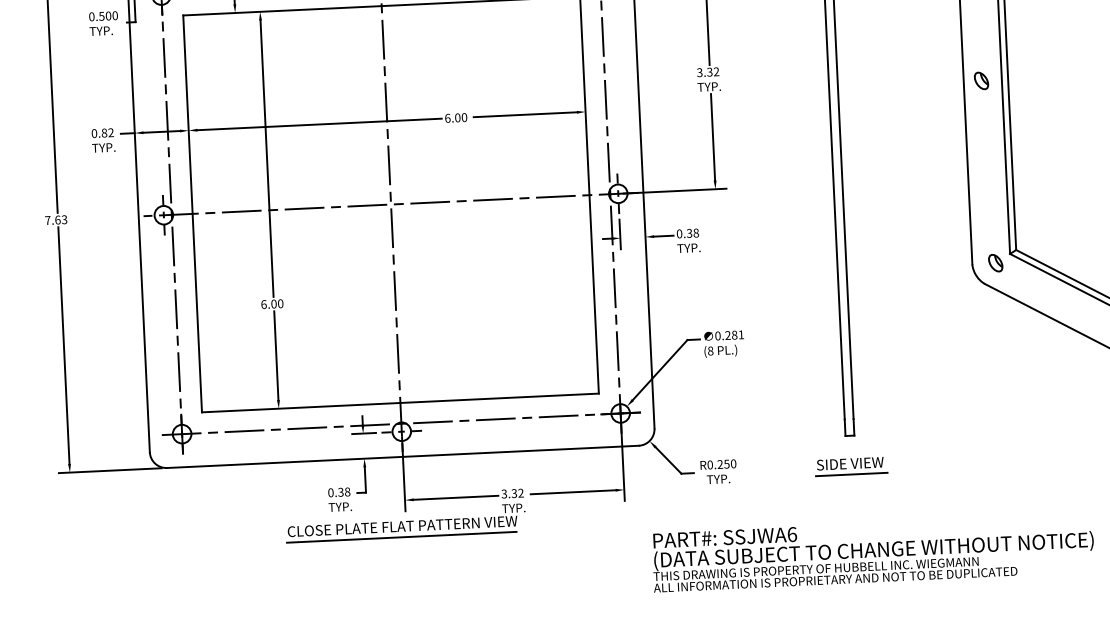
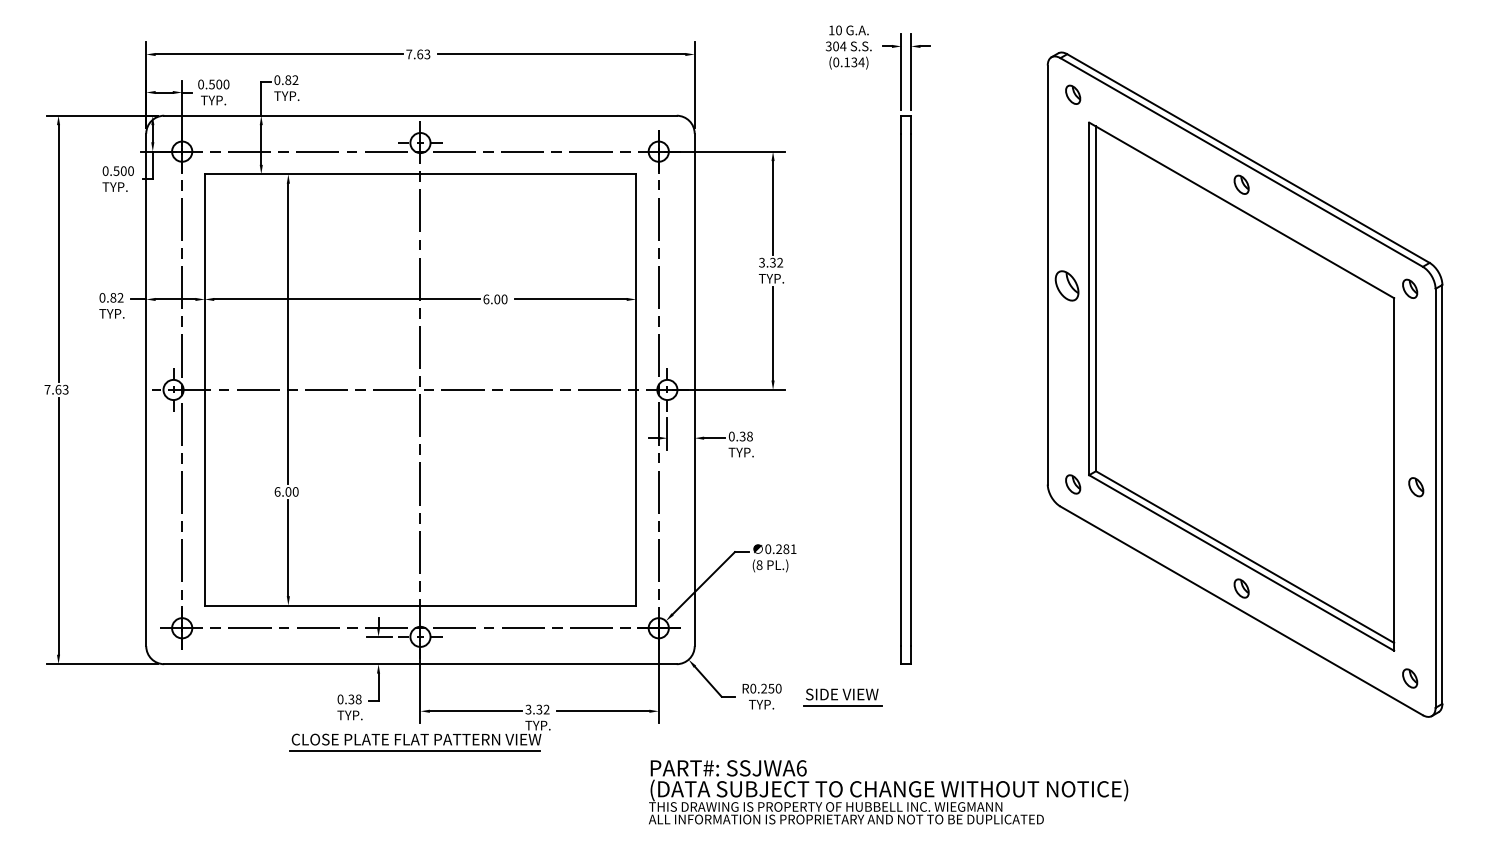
part: (981, 81) -> (1066, 286), size x1.6
part: (850, 466) -> (842, 697), moved
text: (873, 553) -> (888, 792), moved

